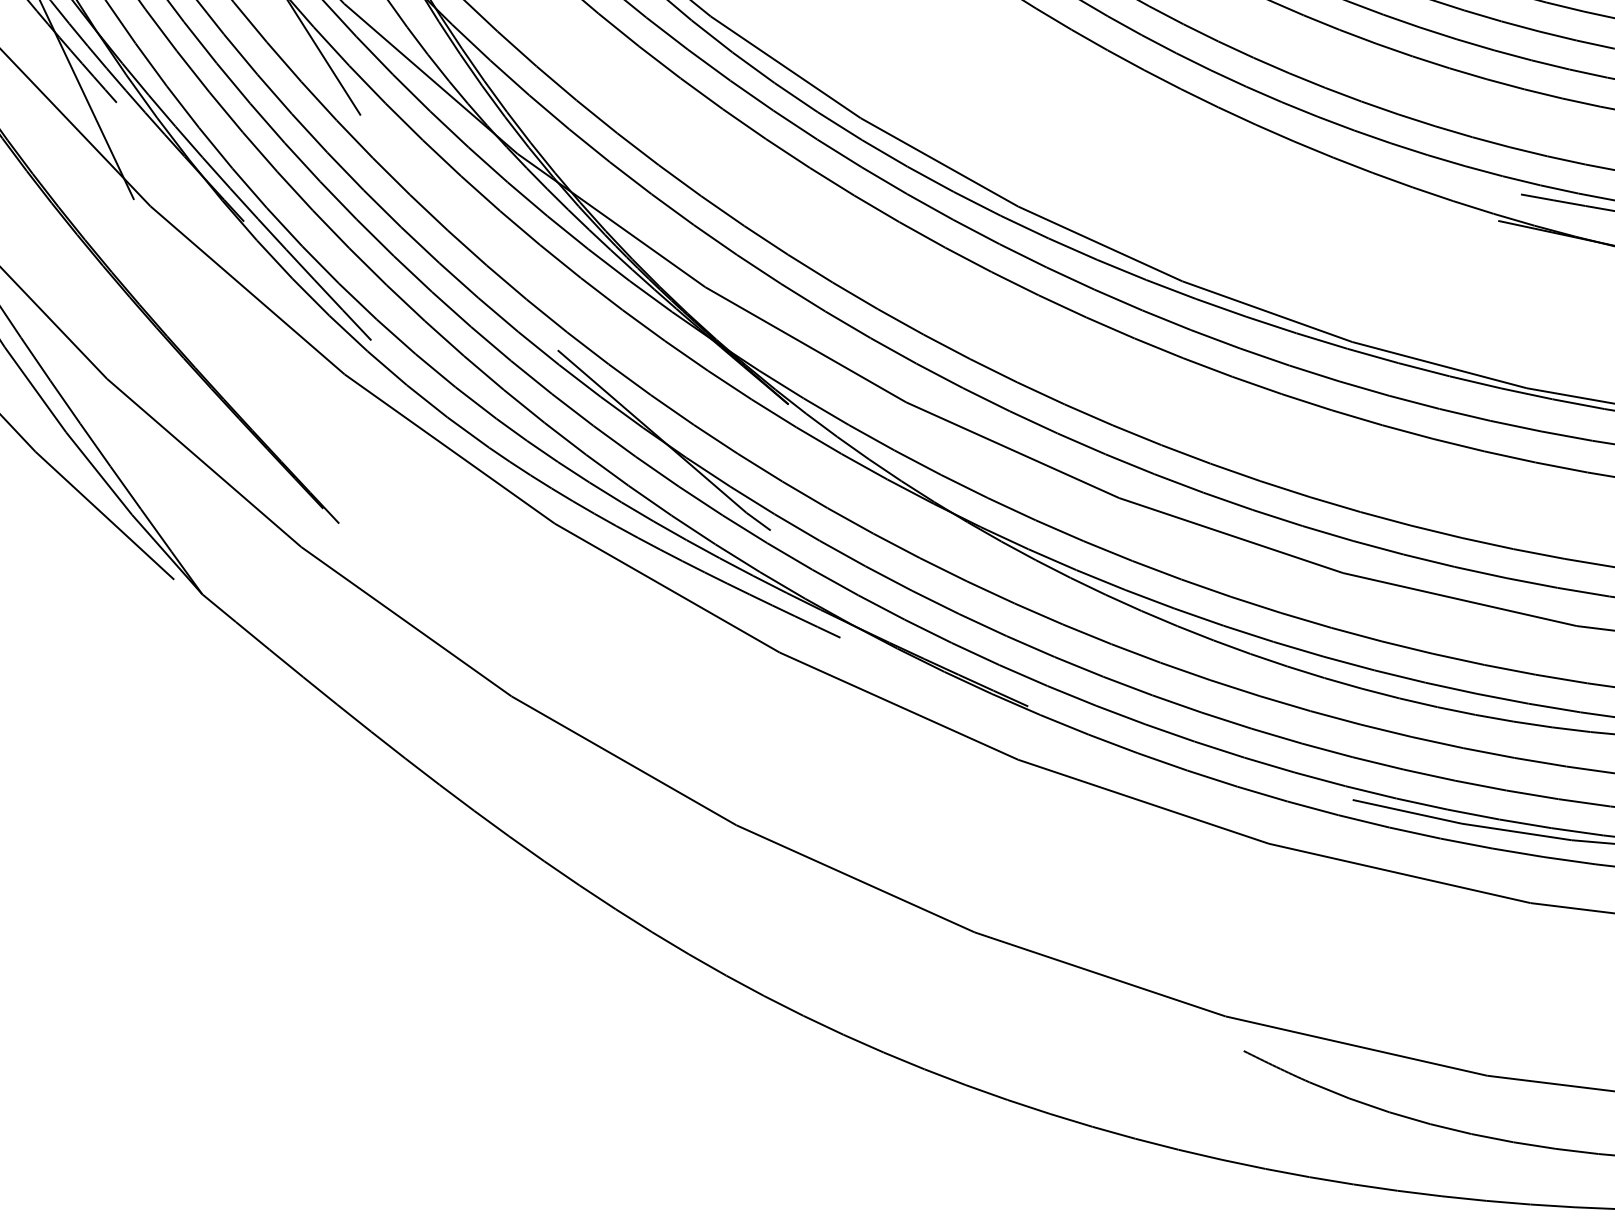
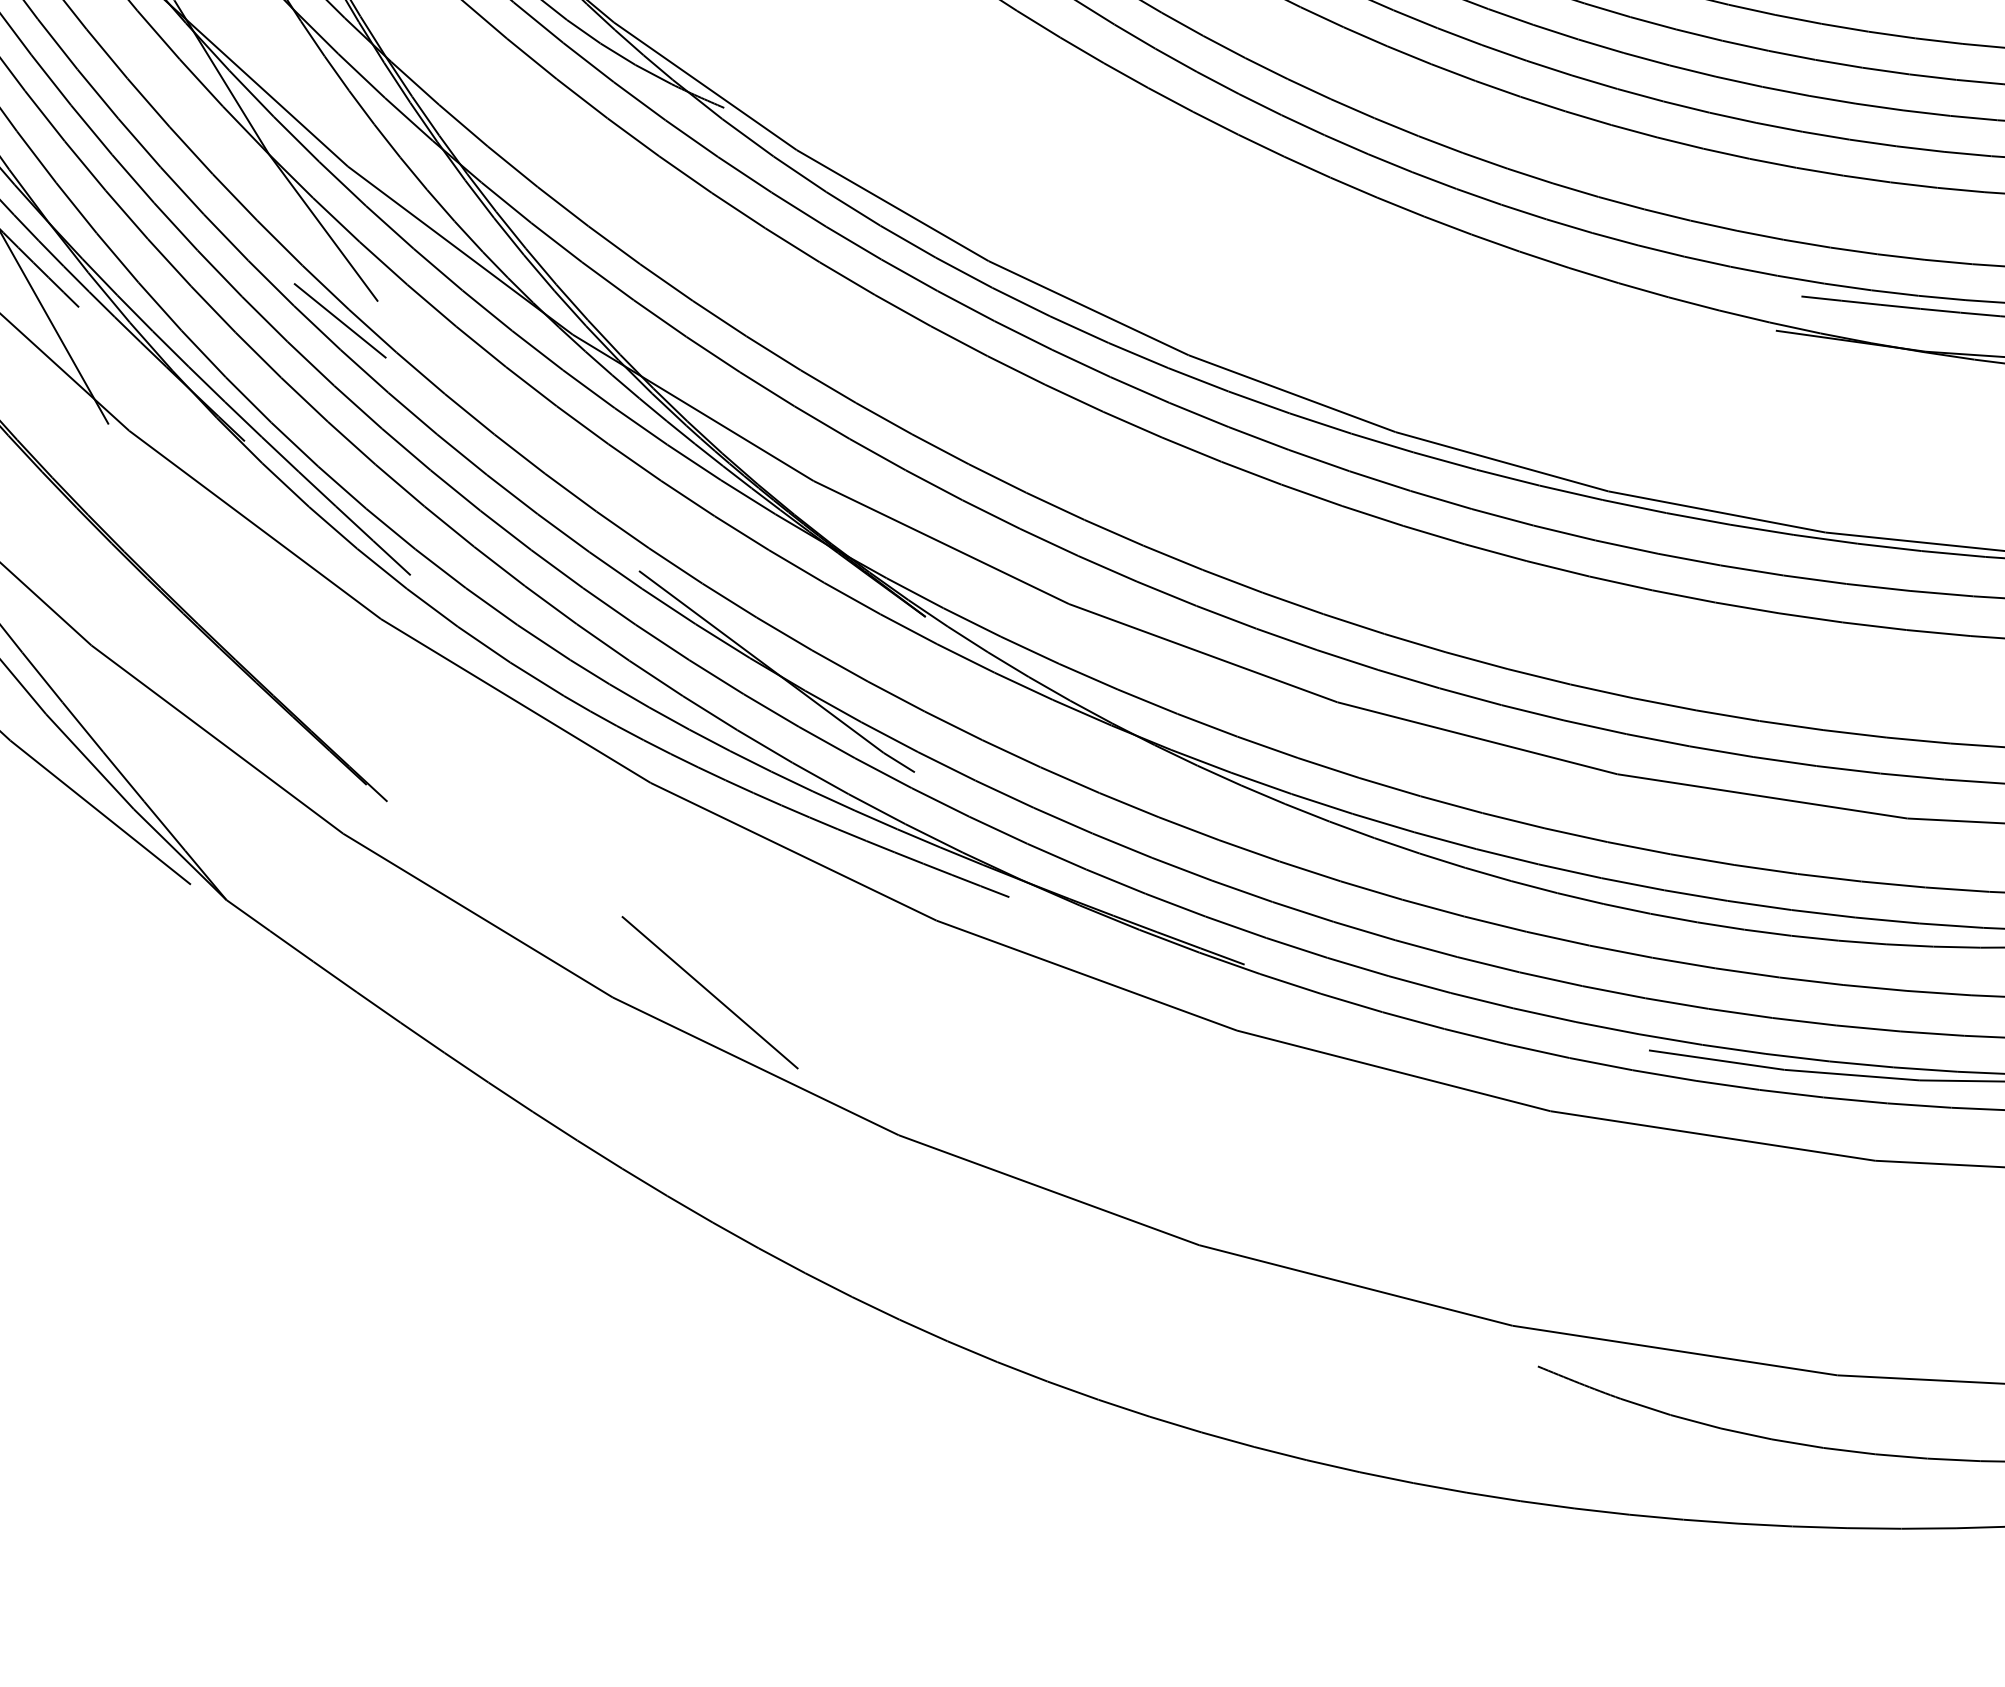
line: (328, 128) -> (339, 320), added
line: (590, 697) -> (709, 992), added

